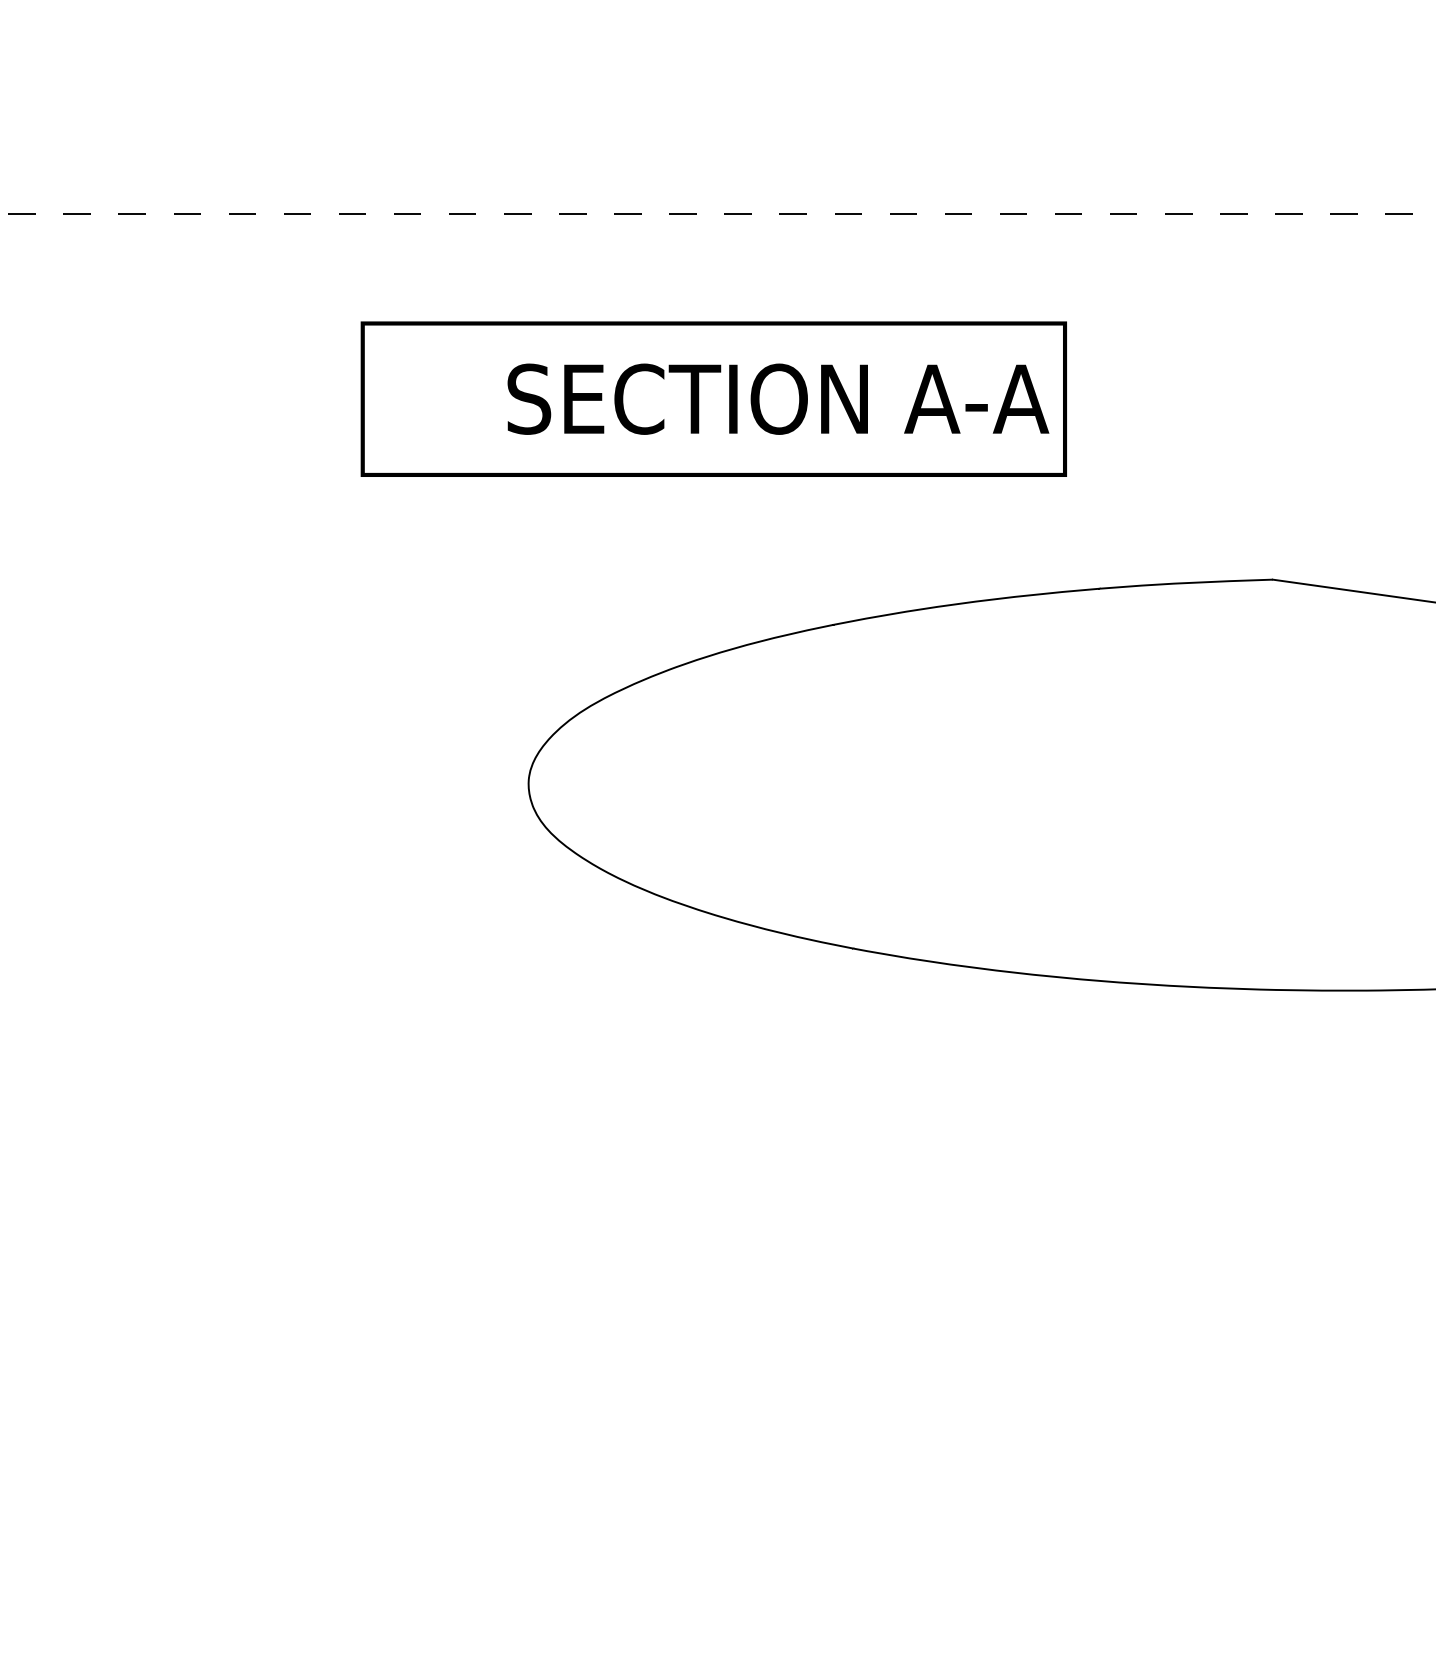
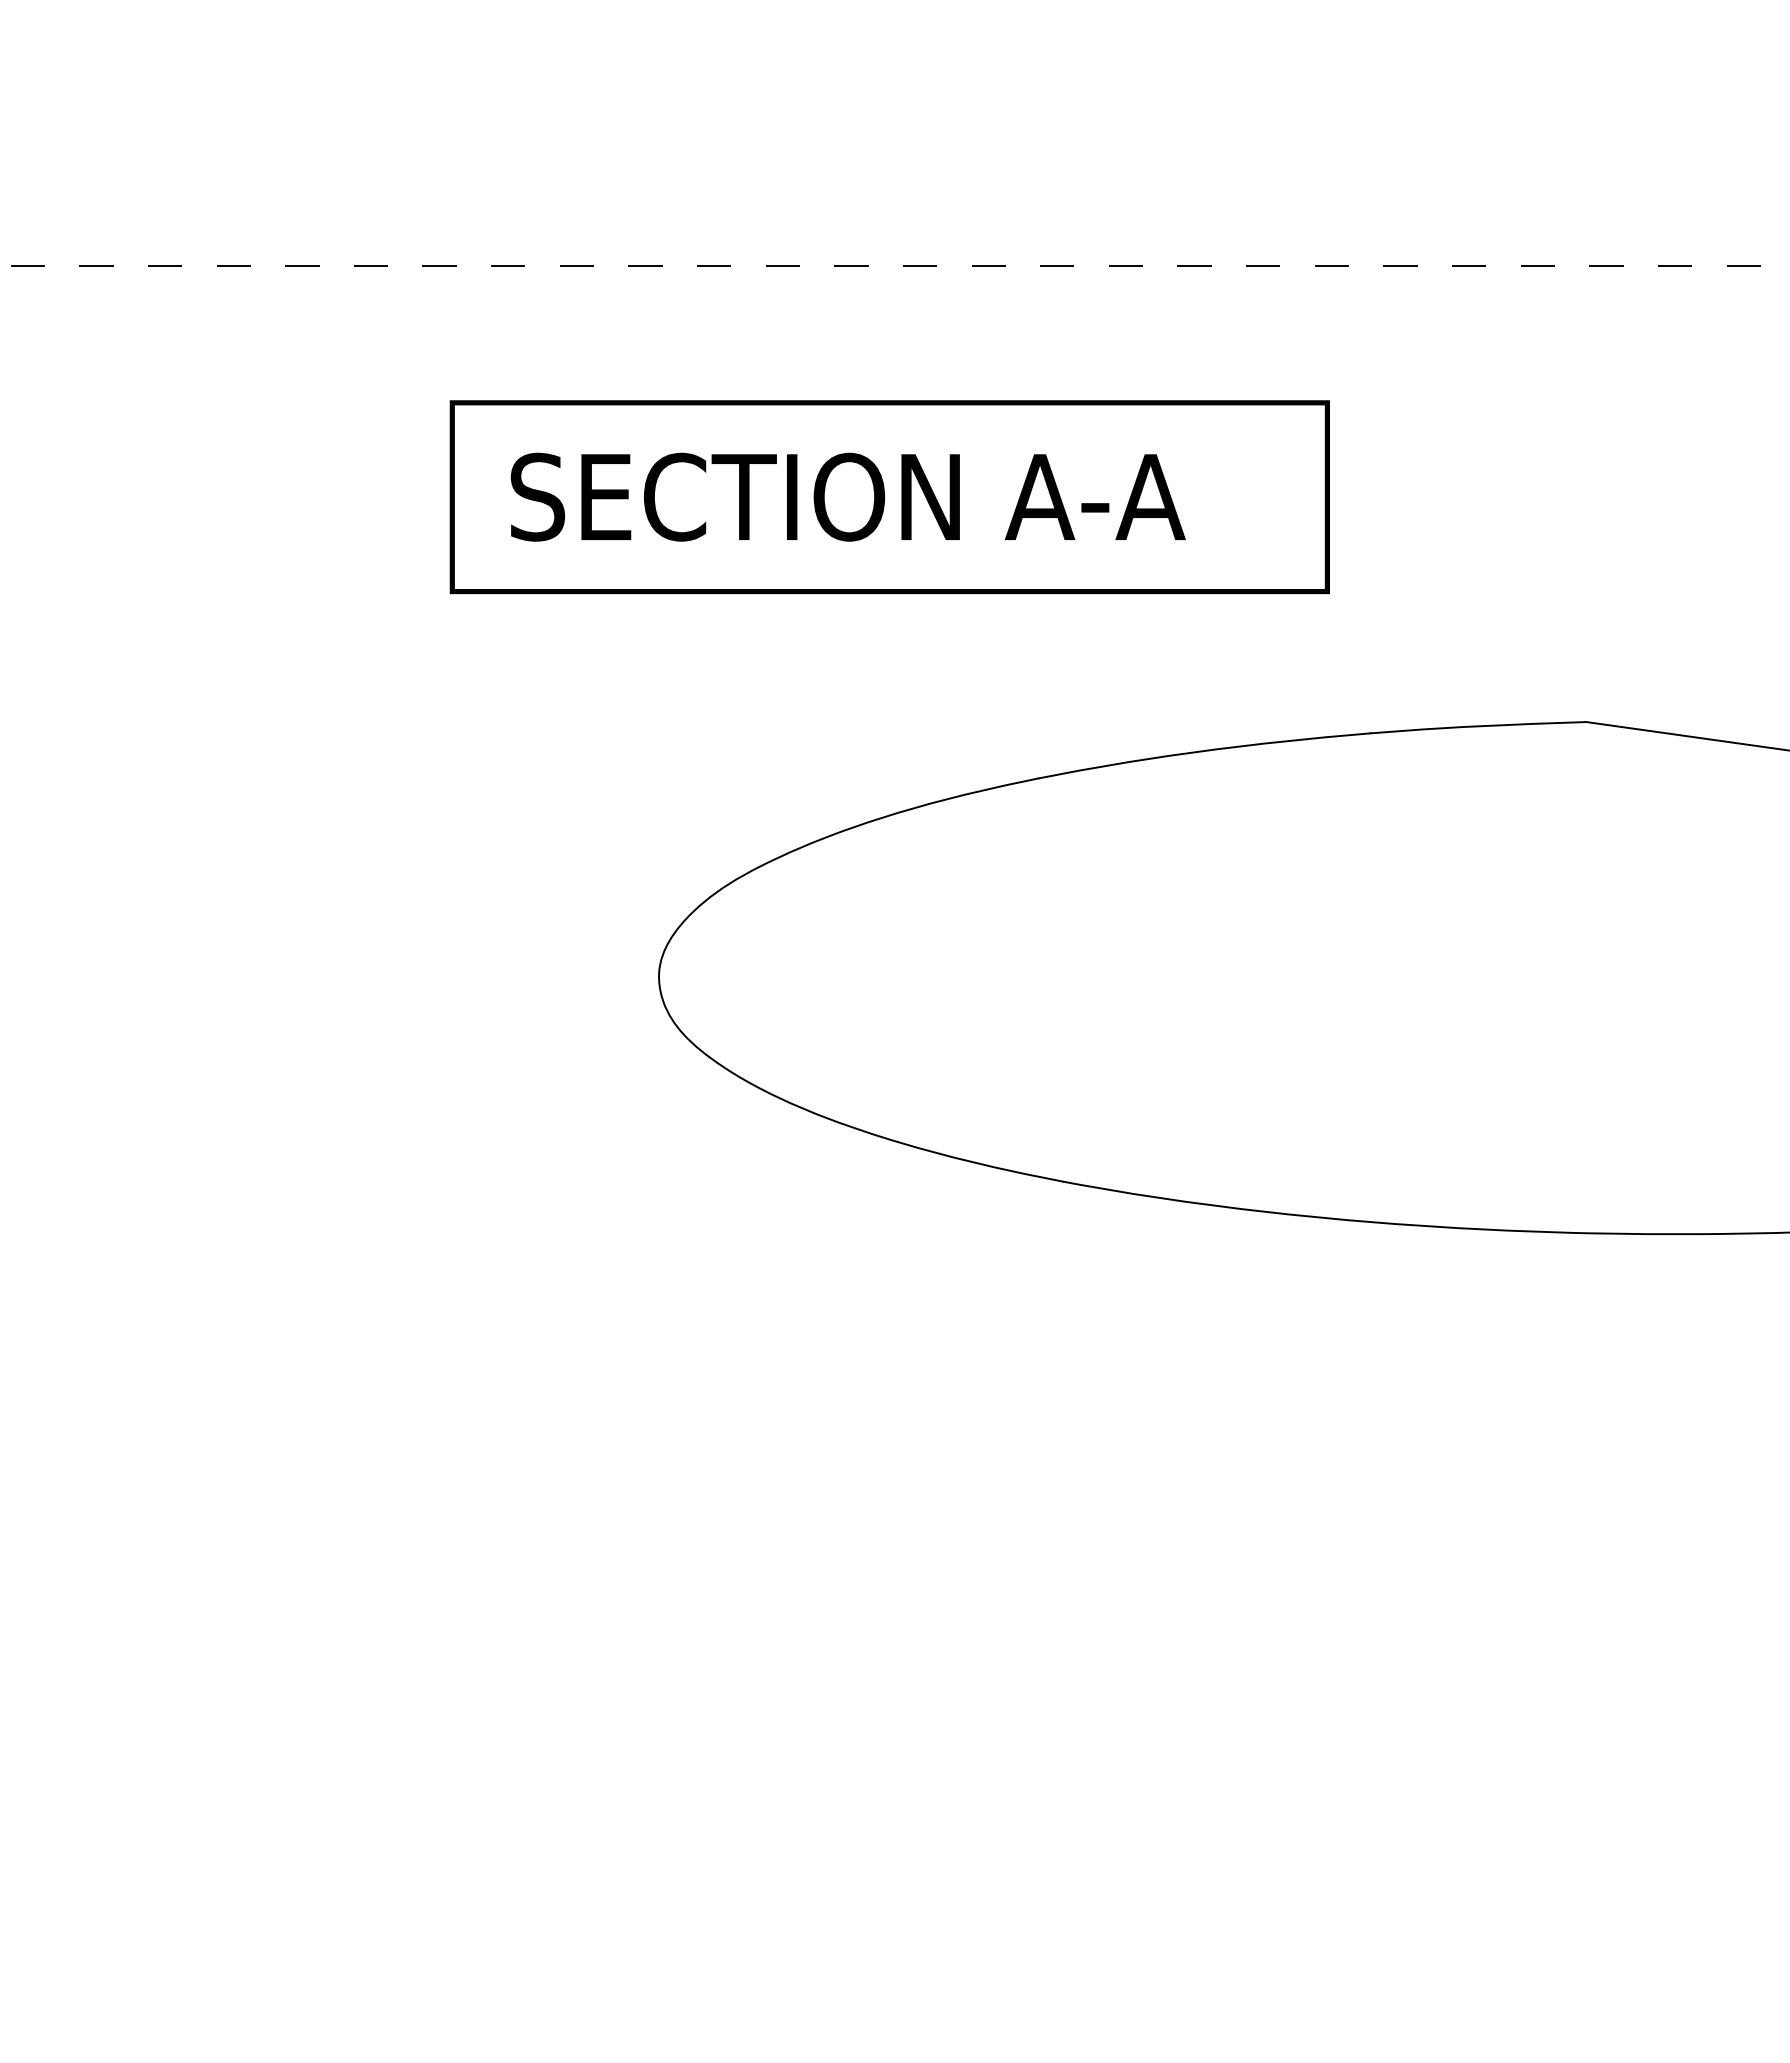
text: (777, 398) -> (847, 496), moved

